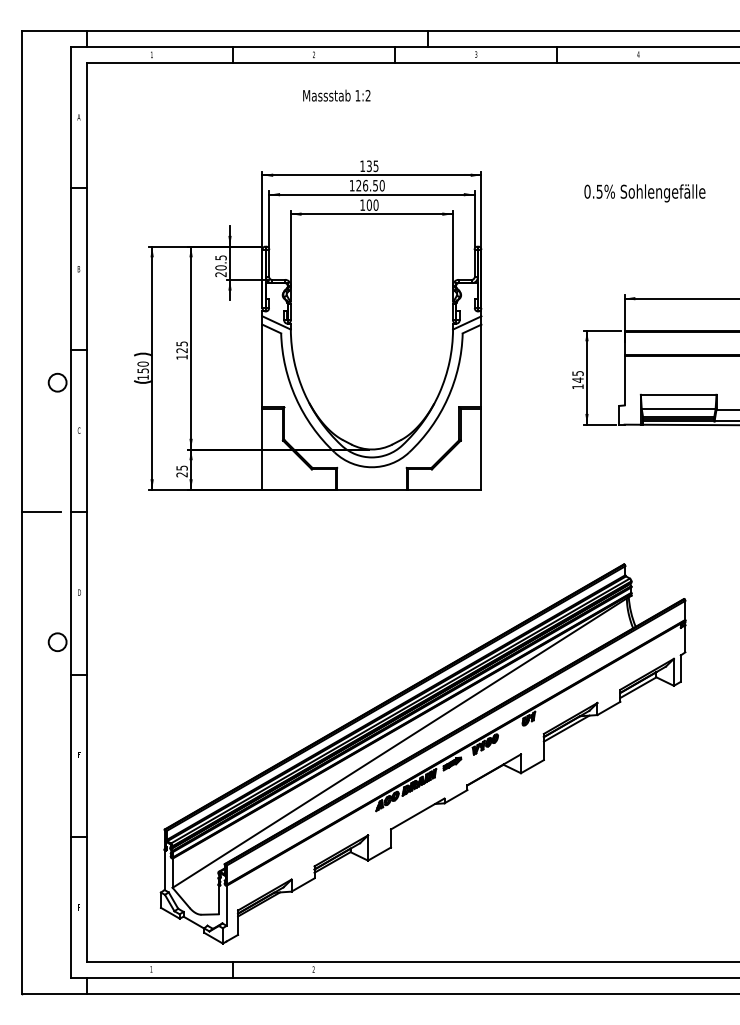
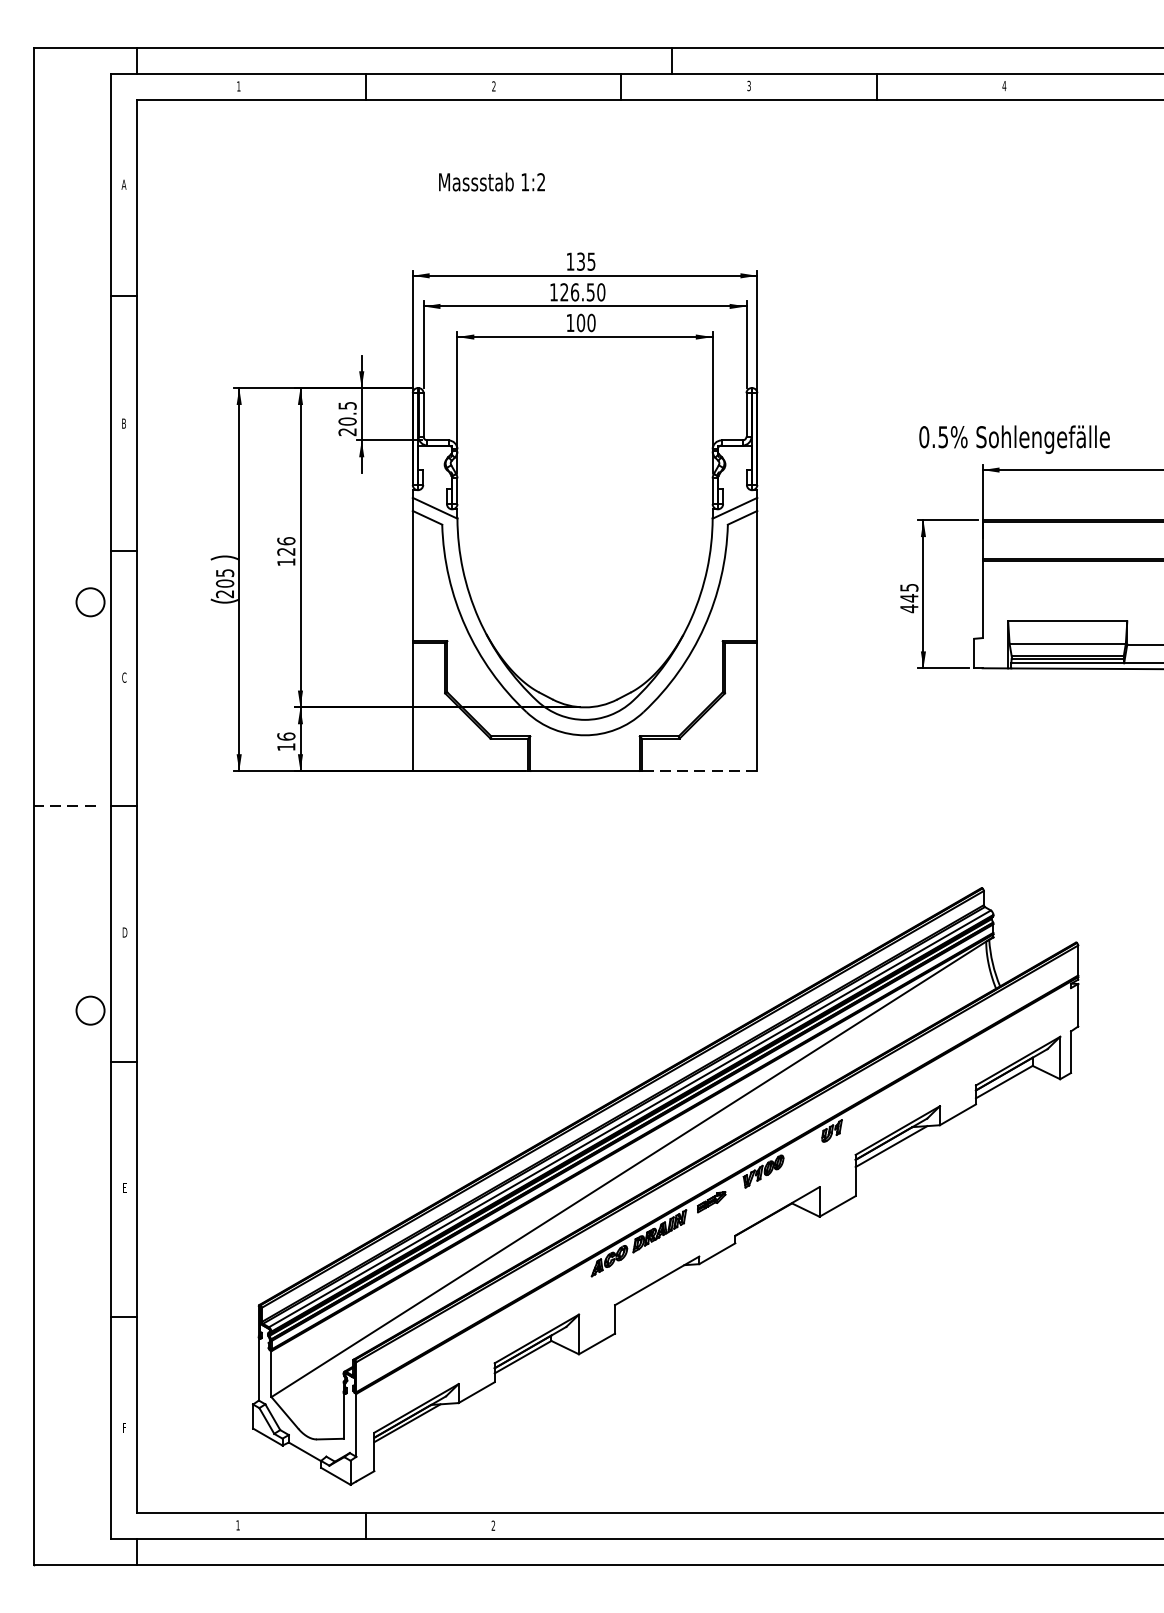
text: (336, 95) -> (491, 181), moved
text: (644, 193) -> (1013, 439), moved
text: (181, 343) -> (285, 540), 125 -> 126
text: (142, 370) -> (224, 583), 150 -> 205
text: (577, 386) -> (908, 608), 145 -> 445
text: (181, 471) -> (285, 741), 25 -> 16
line: (444, 489) -> (699, 770), solid -> dashed
line: (40, 512) -> (63, 806), solid -> dashed

